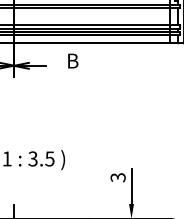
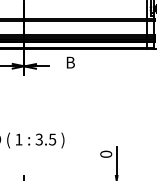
text: (118, 176) -> (106, 153), 3 -> 0

